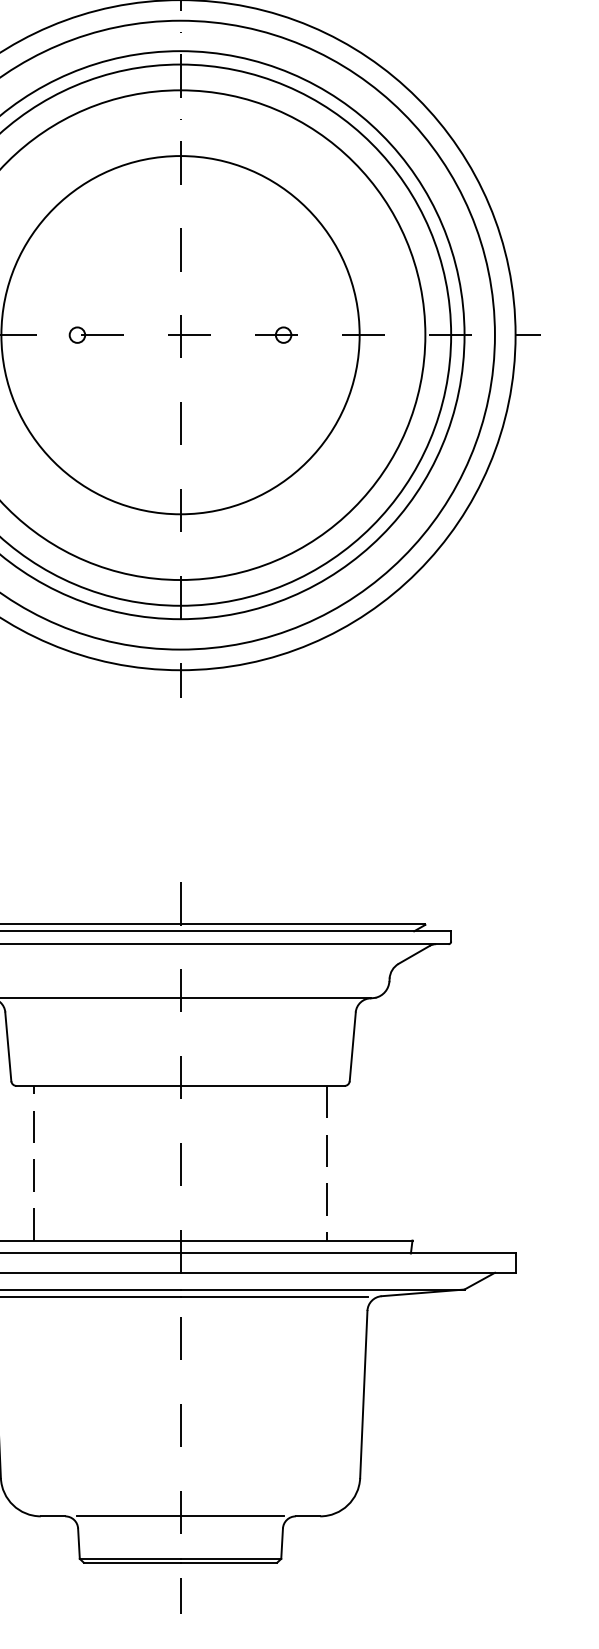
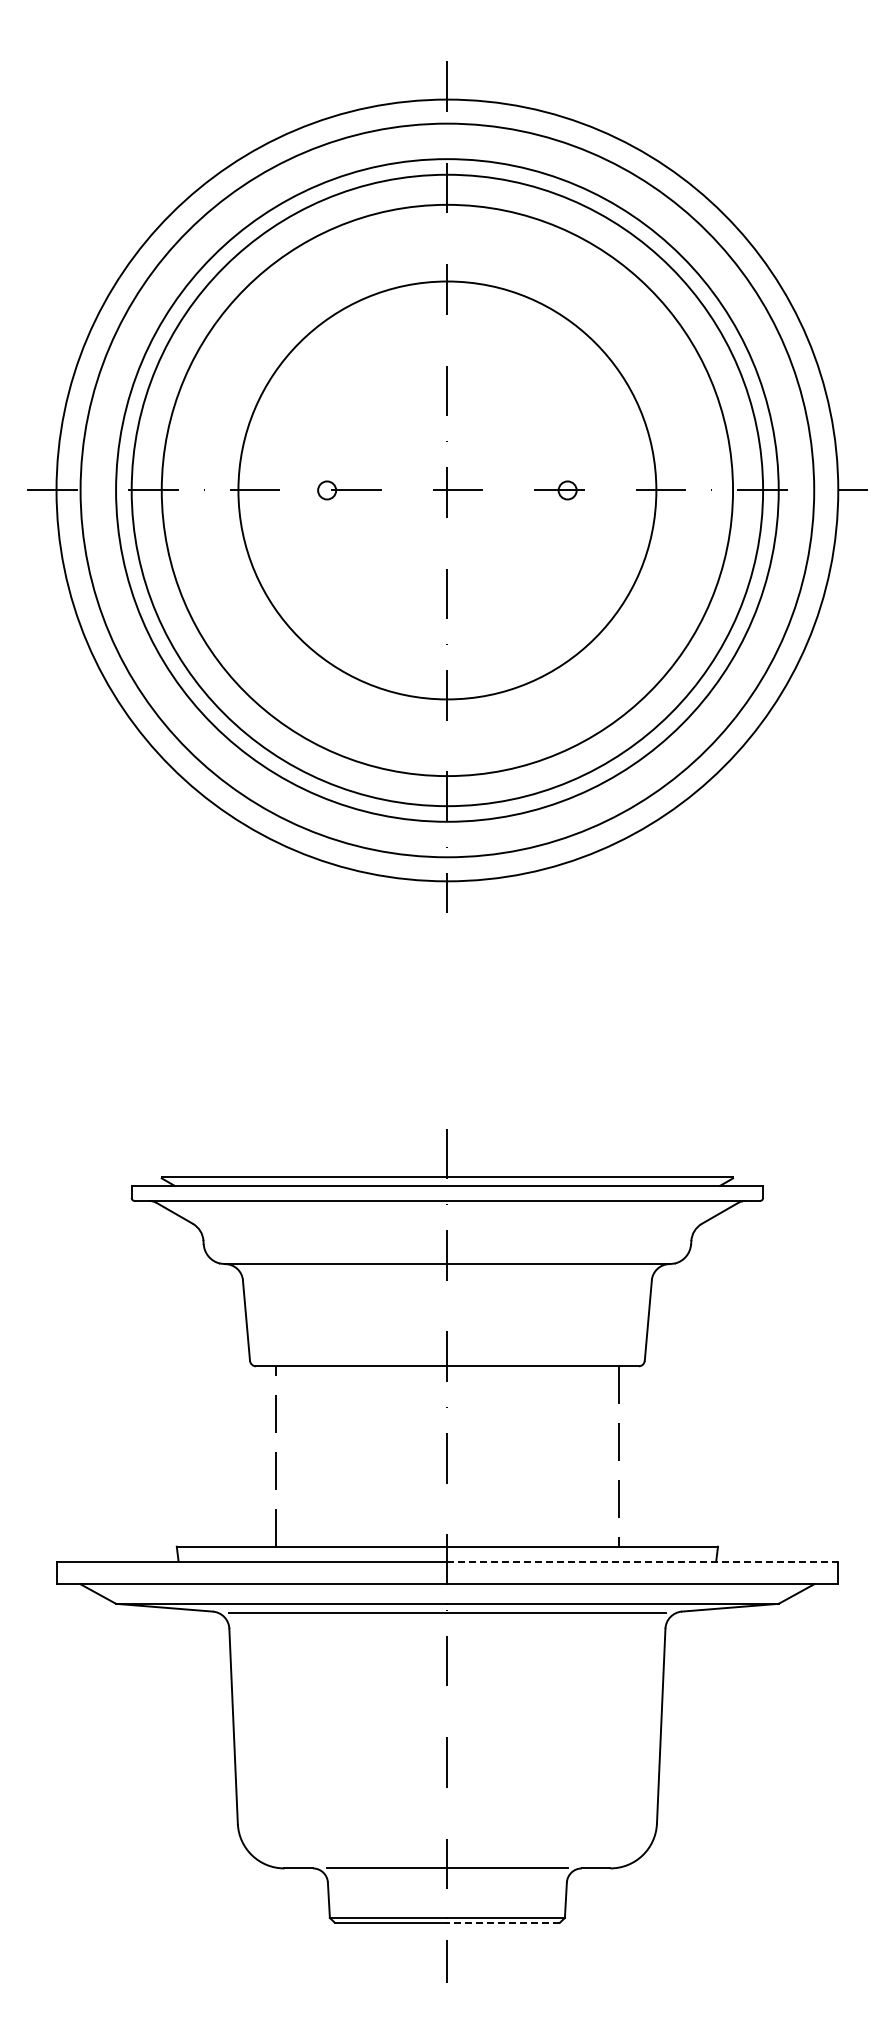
line: (348, 1253) -> (643, 1561), solid -> dashed
line: (228, 1562) -> (503, 1922), solid -> dashed

